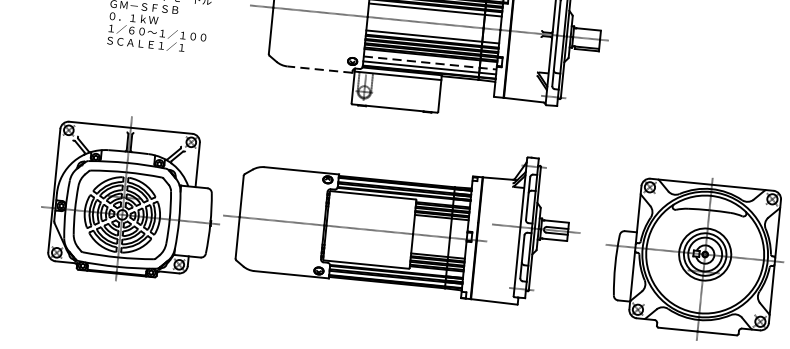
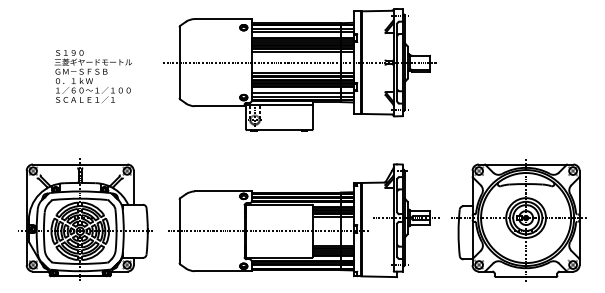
line: (429, 62) -> (302, 92), dashed -> solid
line: (319, 69) -> (219, 106), dashed -> solid
part: (402, 218) -> (303, 220), moved

